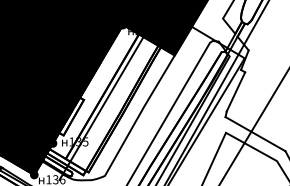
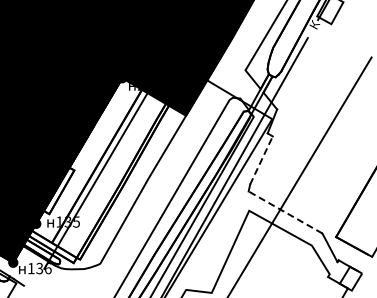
line: (235, 91) -> (261, 160), solid -> dashed
line: (255, 134) -> (285, 212), solid -> dashed

